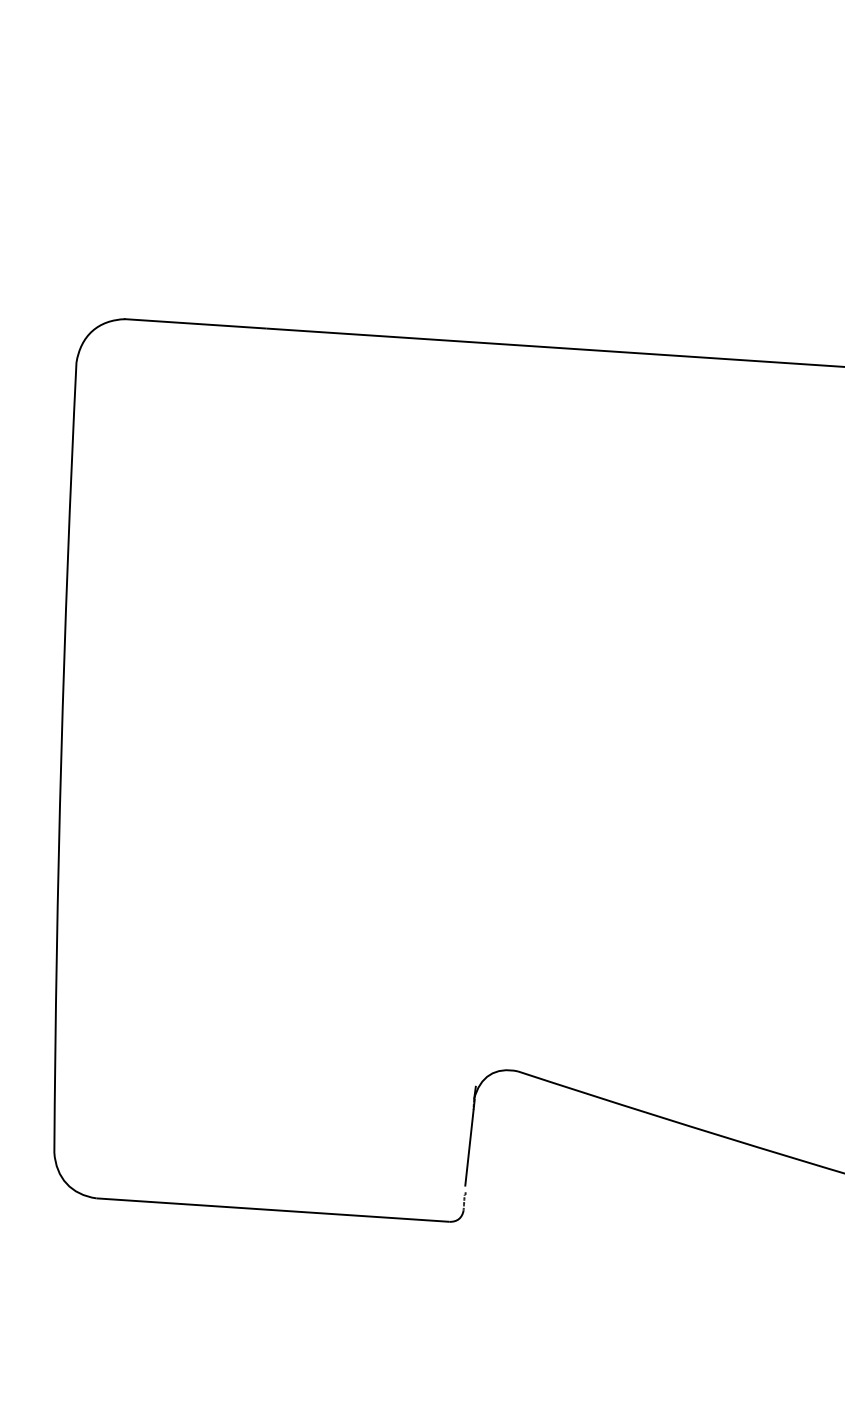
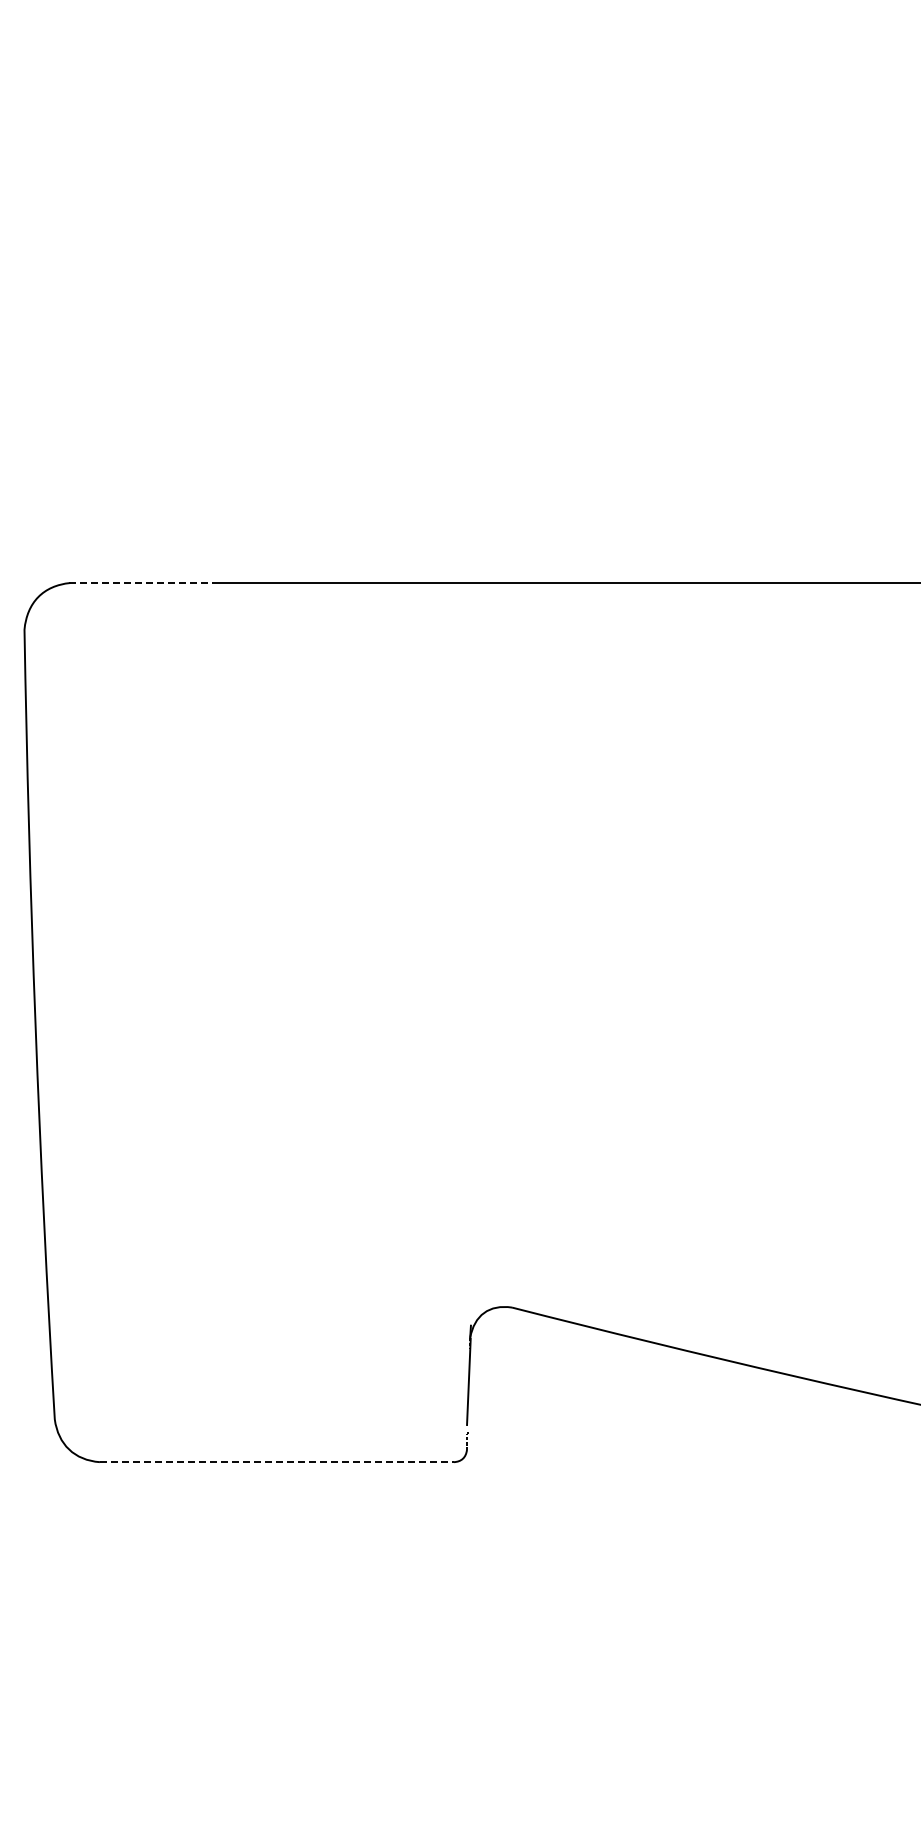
line: (195, 324) -> (140, 583), solid -> dashed
line: (272, 1210) -> (276, 1462), solid -> dashed

